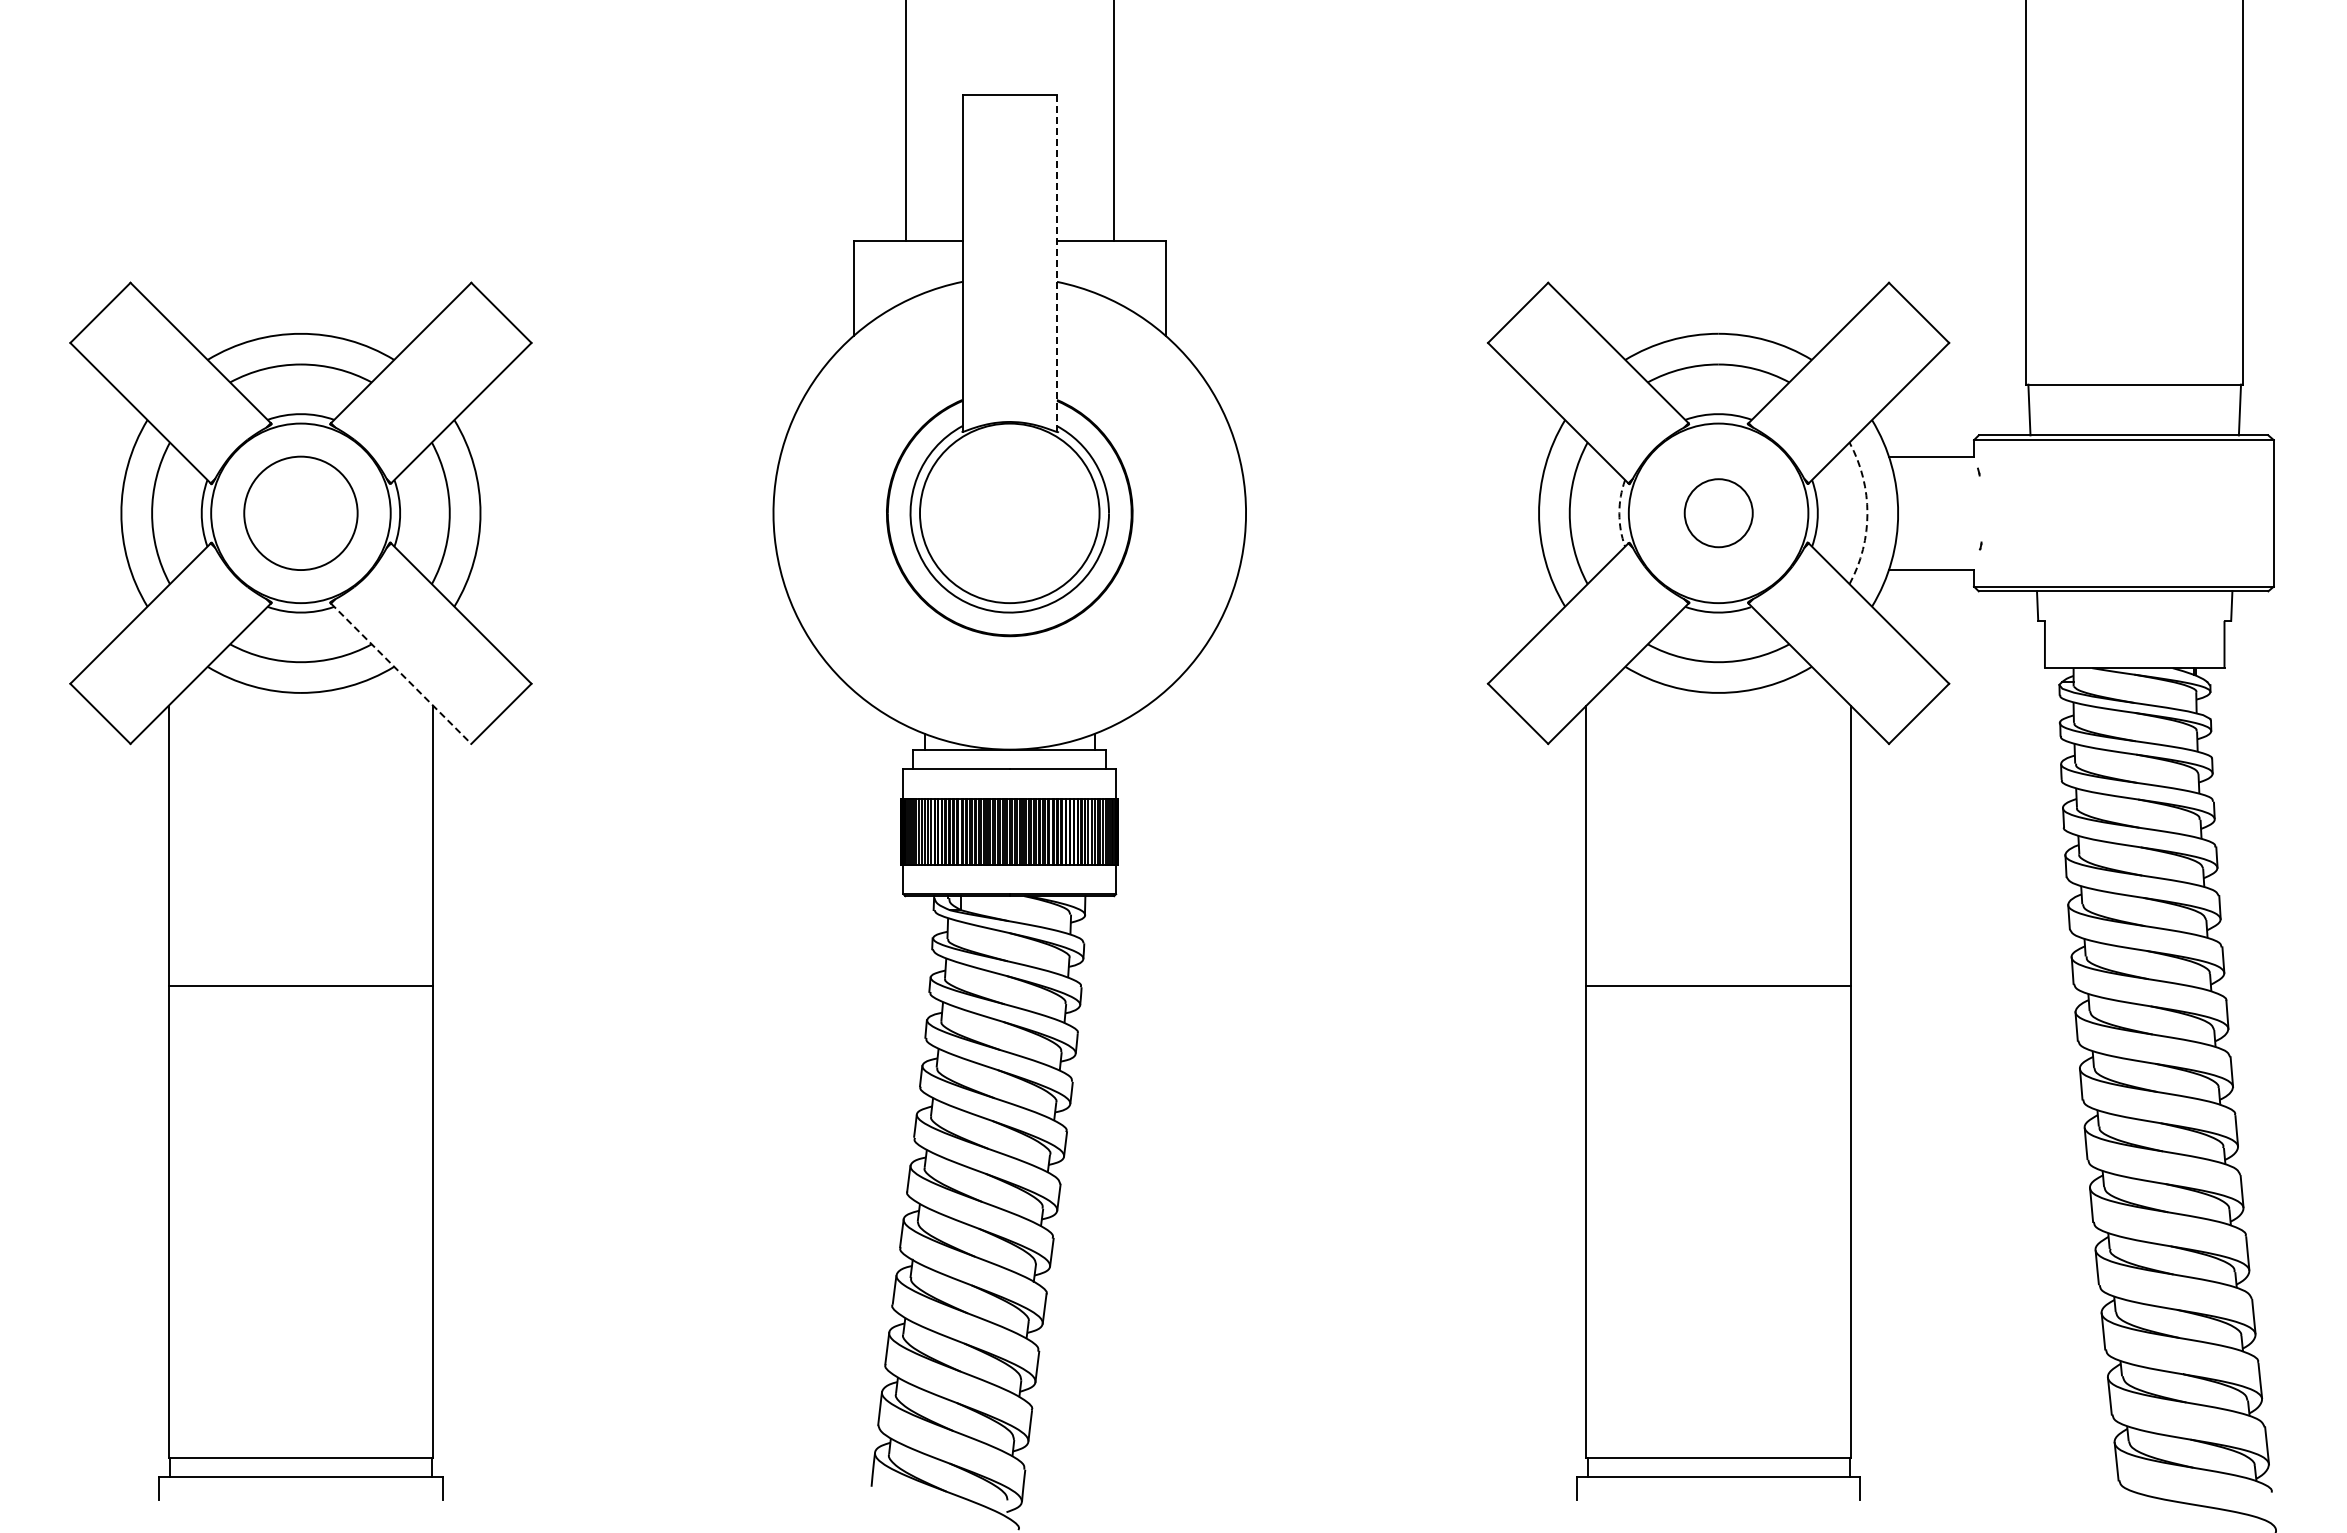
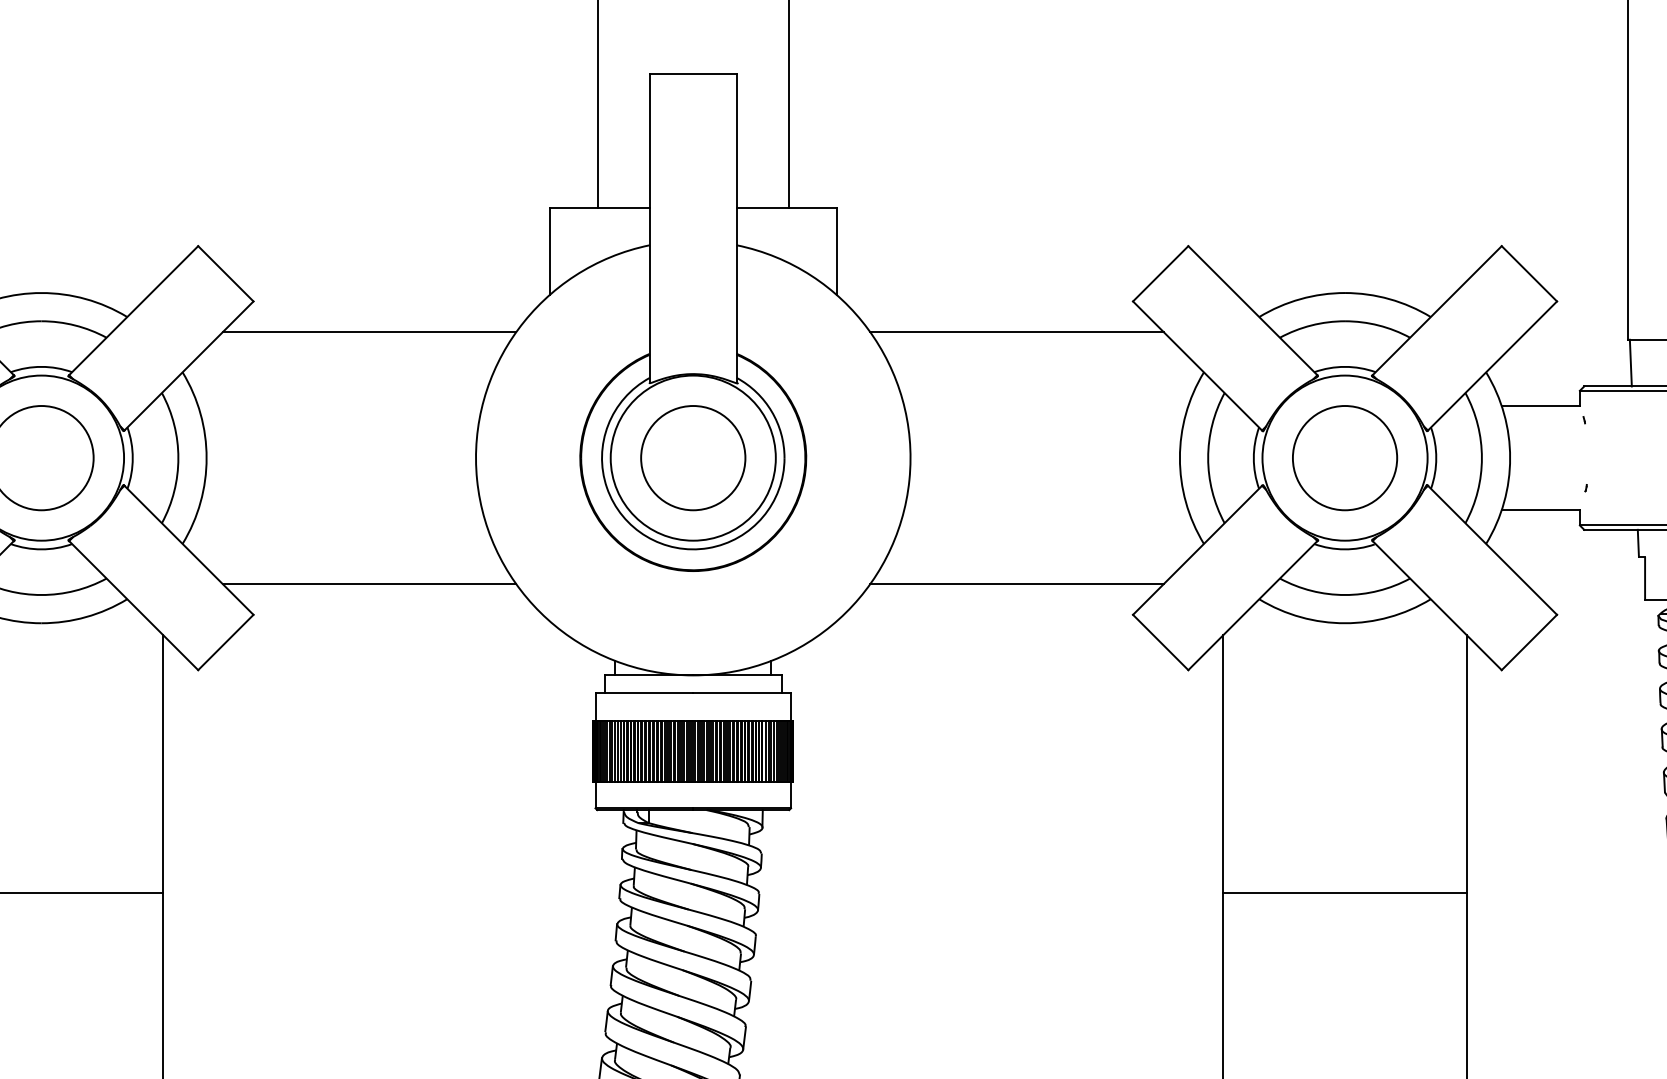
line: (1057, 262) -> (737, 227), dashed -> solid
line: (657, 376) -> (369, 332), added
line: (1361, 376) -> (1016, 332), added
circle: (1009, 512) -> (693, 457), added
circle: (1718, 512) -> (1344, 457), size x1.67
arc: (1619, 513) -> (1253, 458), dashed -> solid
arc: (1867, 513) -> (1481, 458), dashed -> solid
line: (657, 650) -> (369, 584), added
line: (1361, 650) -> (1016, 584), added
line: (401, 674) -> (133, 606), dashed -> solid

